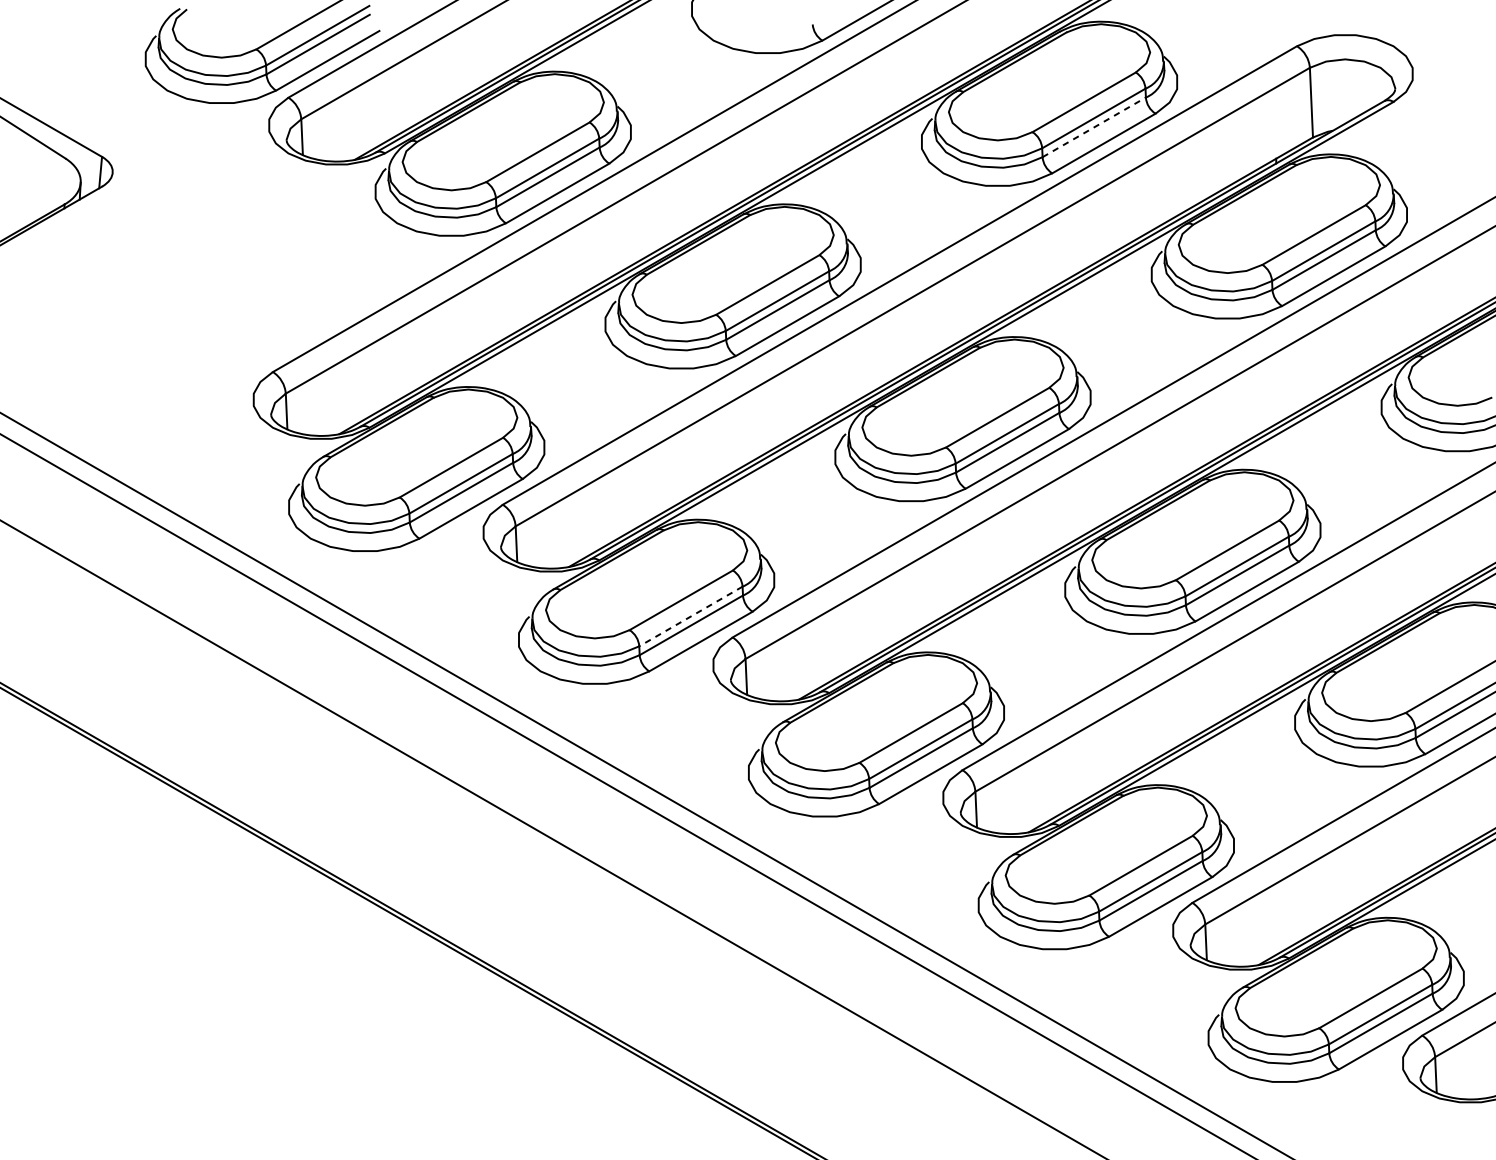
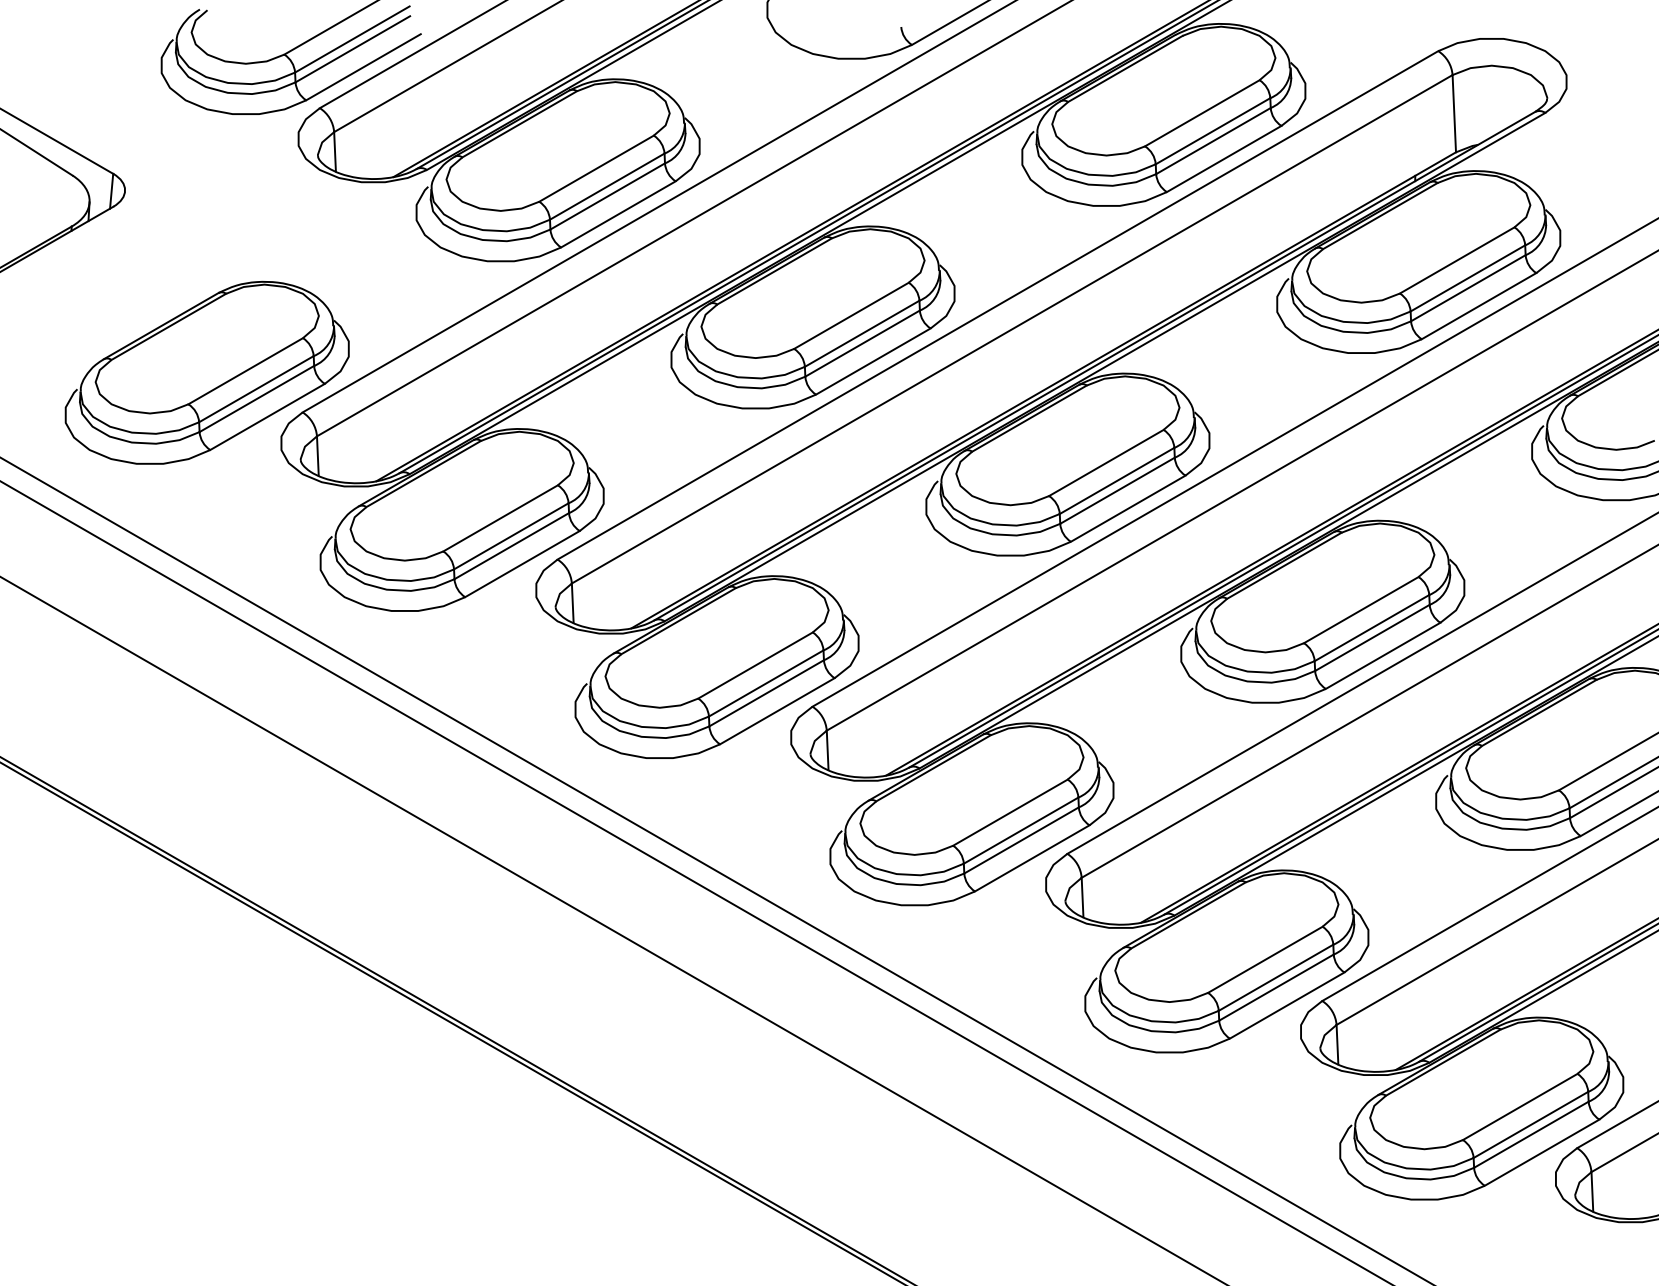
line: (1094, 126) -> (1213, 140), dashed -> solid
part: (186, 336) -> (206, 372), added
line: (690, 616) -> (765, 683), dashed -> solid

